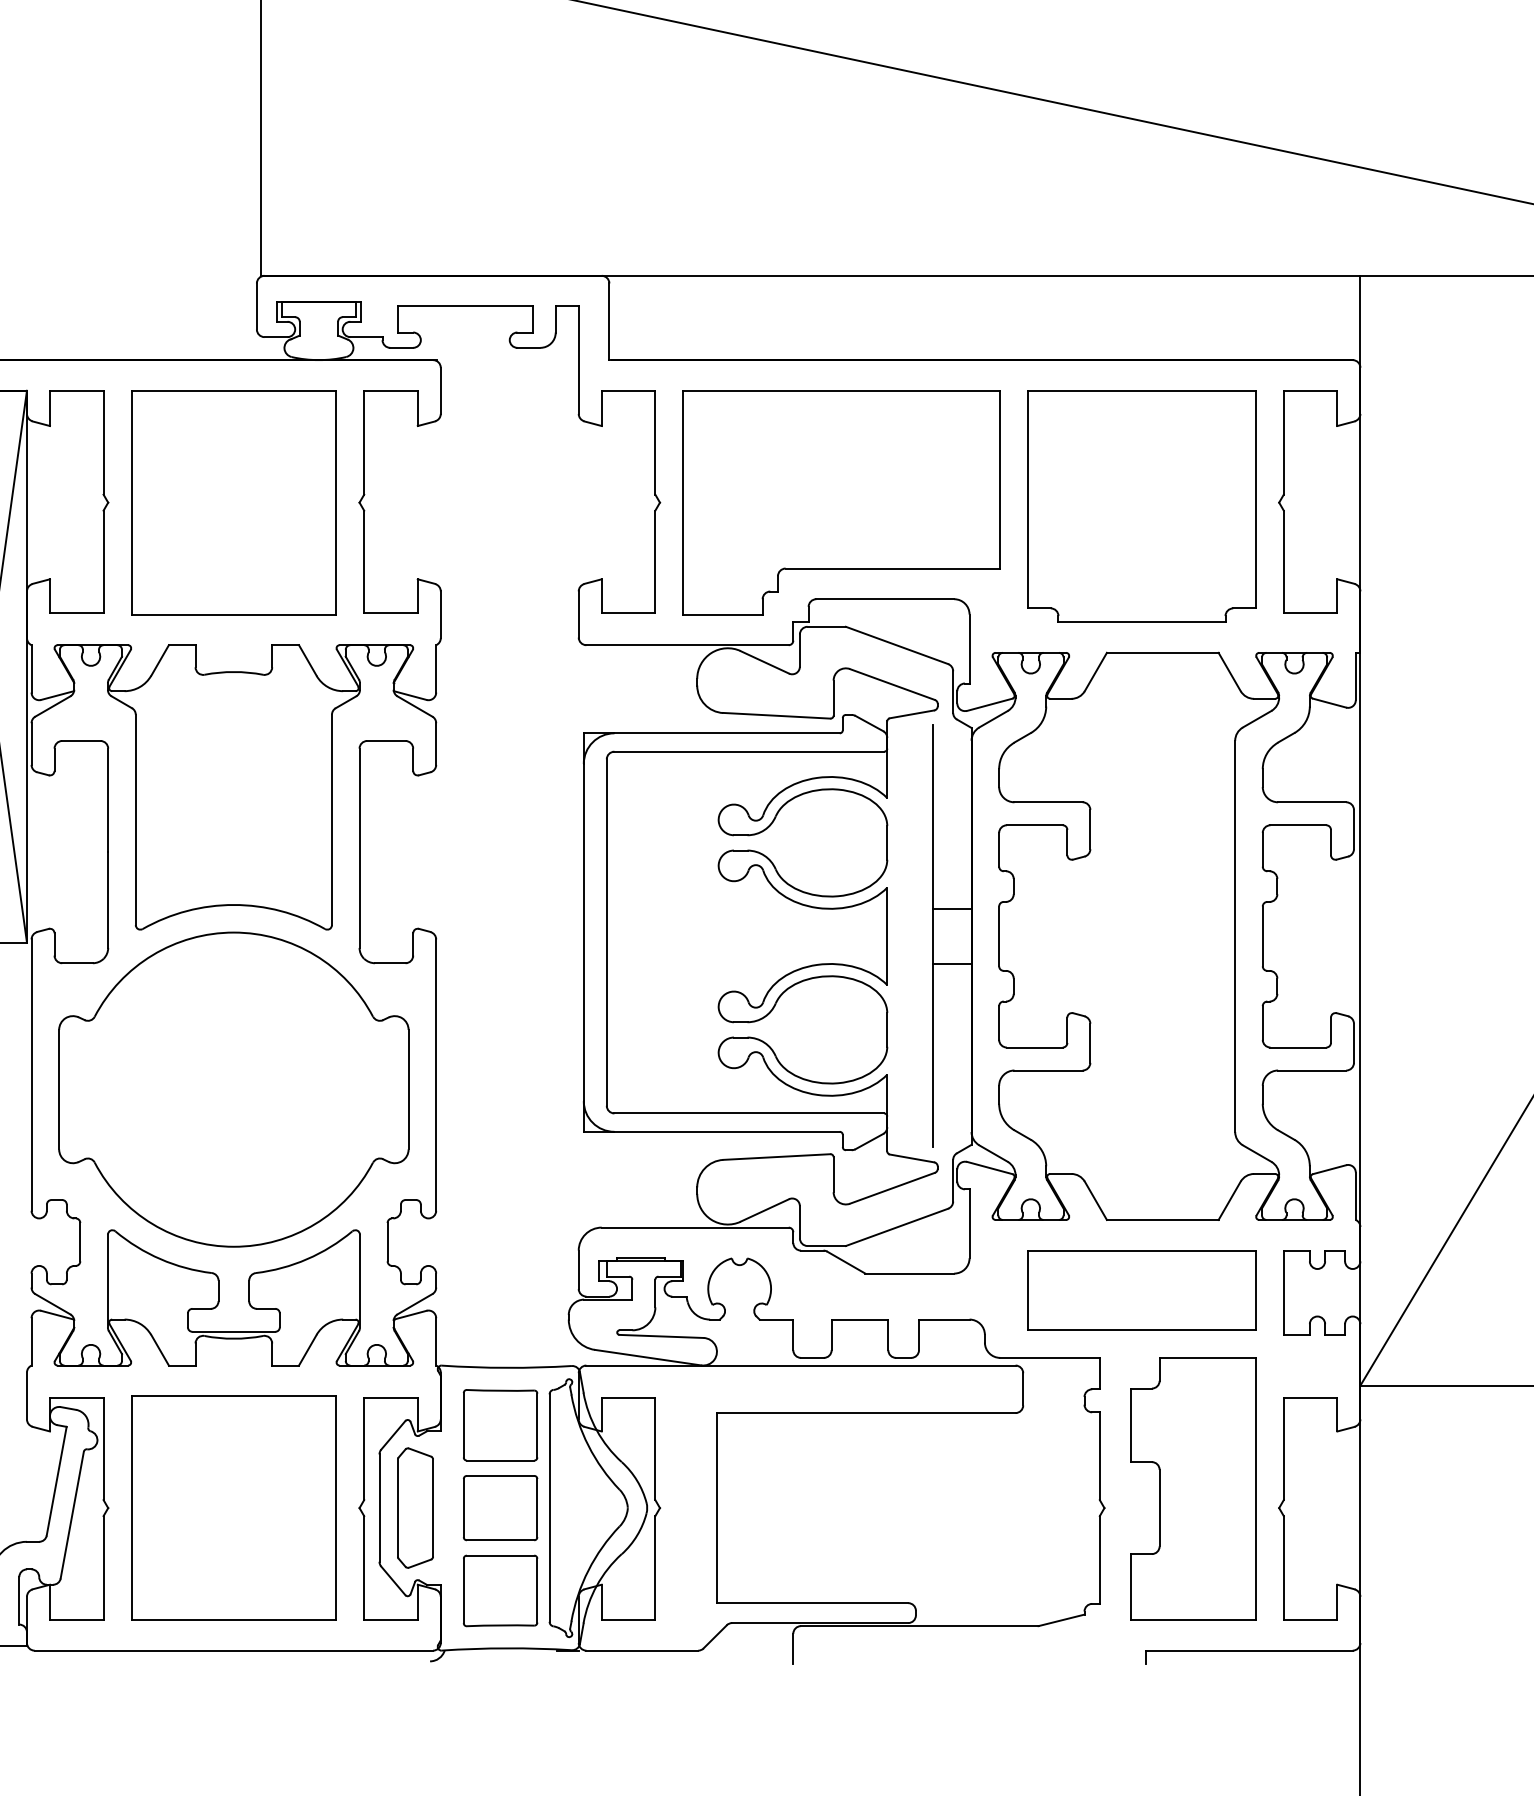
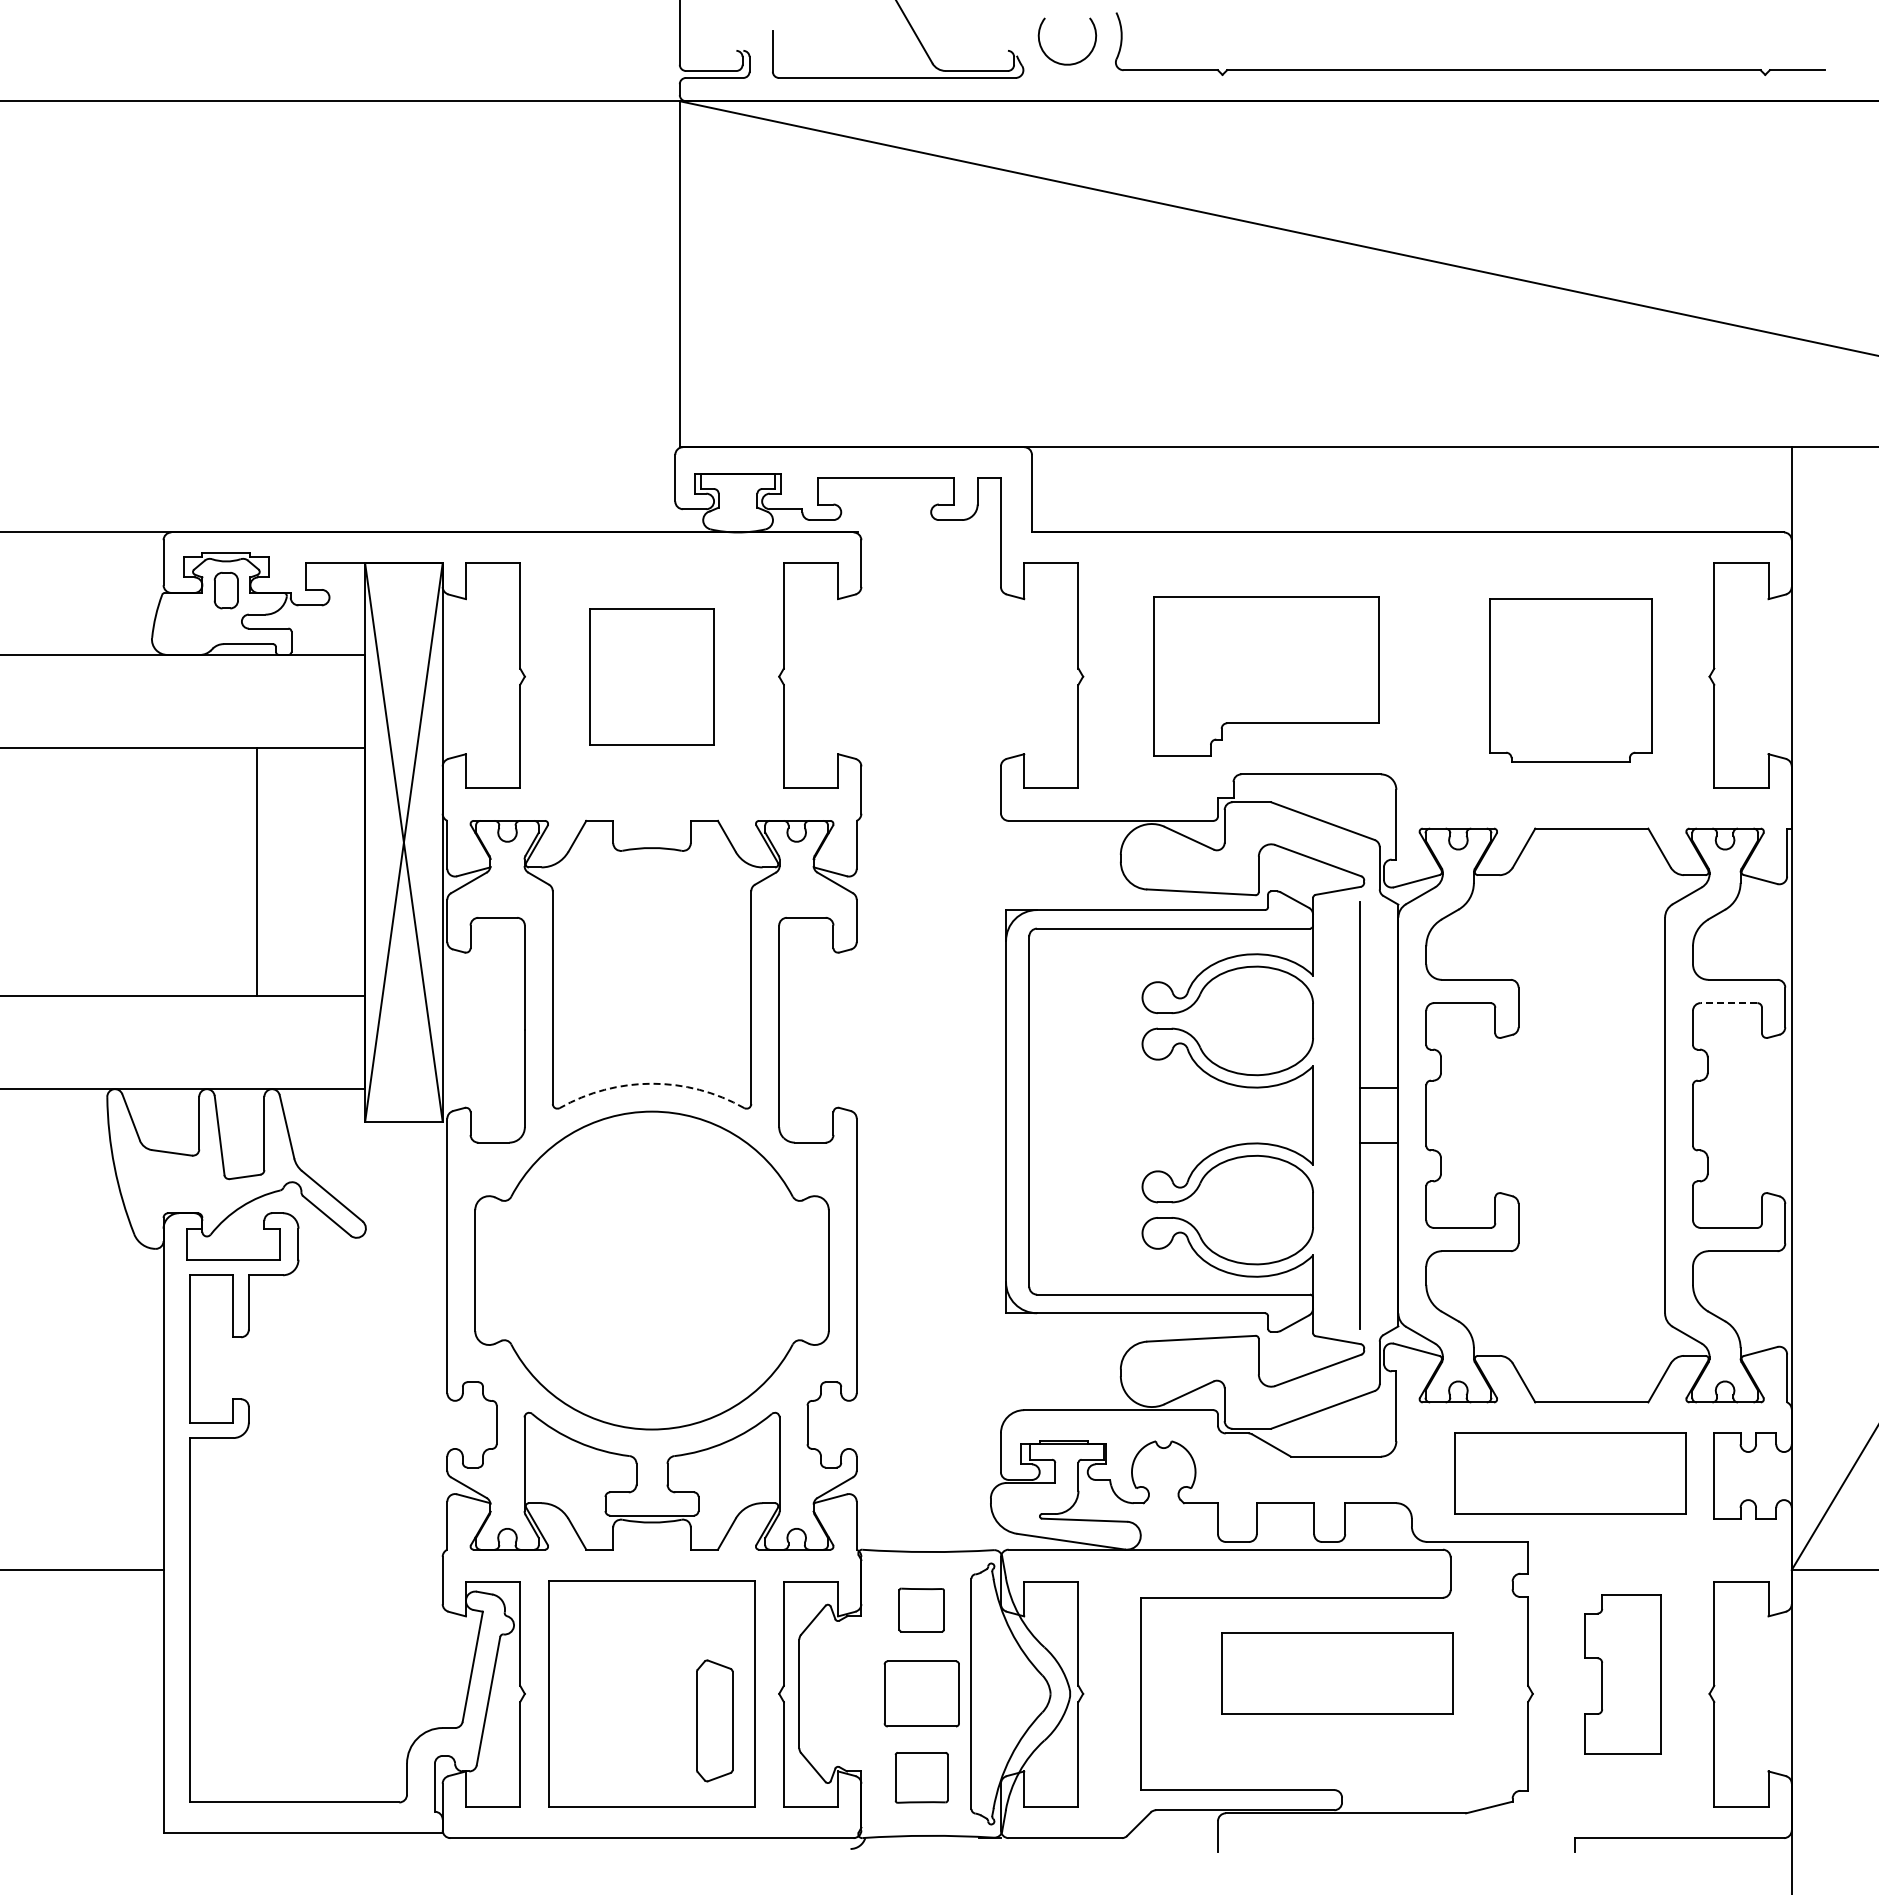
part: (233, 502) -> (651, 676), size x0.6
part: (841, 502) -> (1266, 676), size x0.7
part: (1141, 506) -> (1570, 680), size x0.7
line: (1297, 825) -> (1728, 1003), solid -> dashed
arc: (234, 904) -> (652, 1083), solid -> dashed
part: (500, 1424) -> (921, 1609), size x0.6
part: (911, 1487) -> (1337, 1673), added
part: (1193, 1488) -> (1622, 1674), size x0.6
part: (415, 1507) -> (714, 1720), moved
part: (500, 1590) -> (921, 1777), size x0.7

